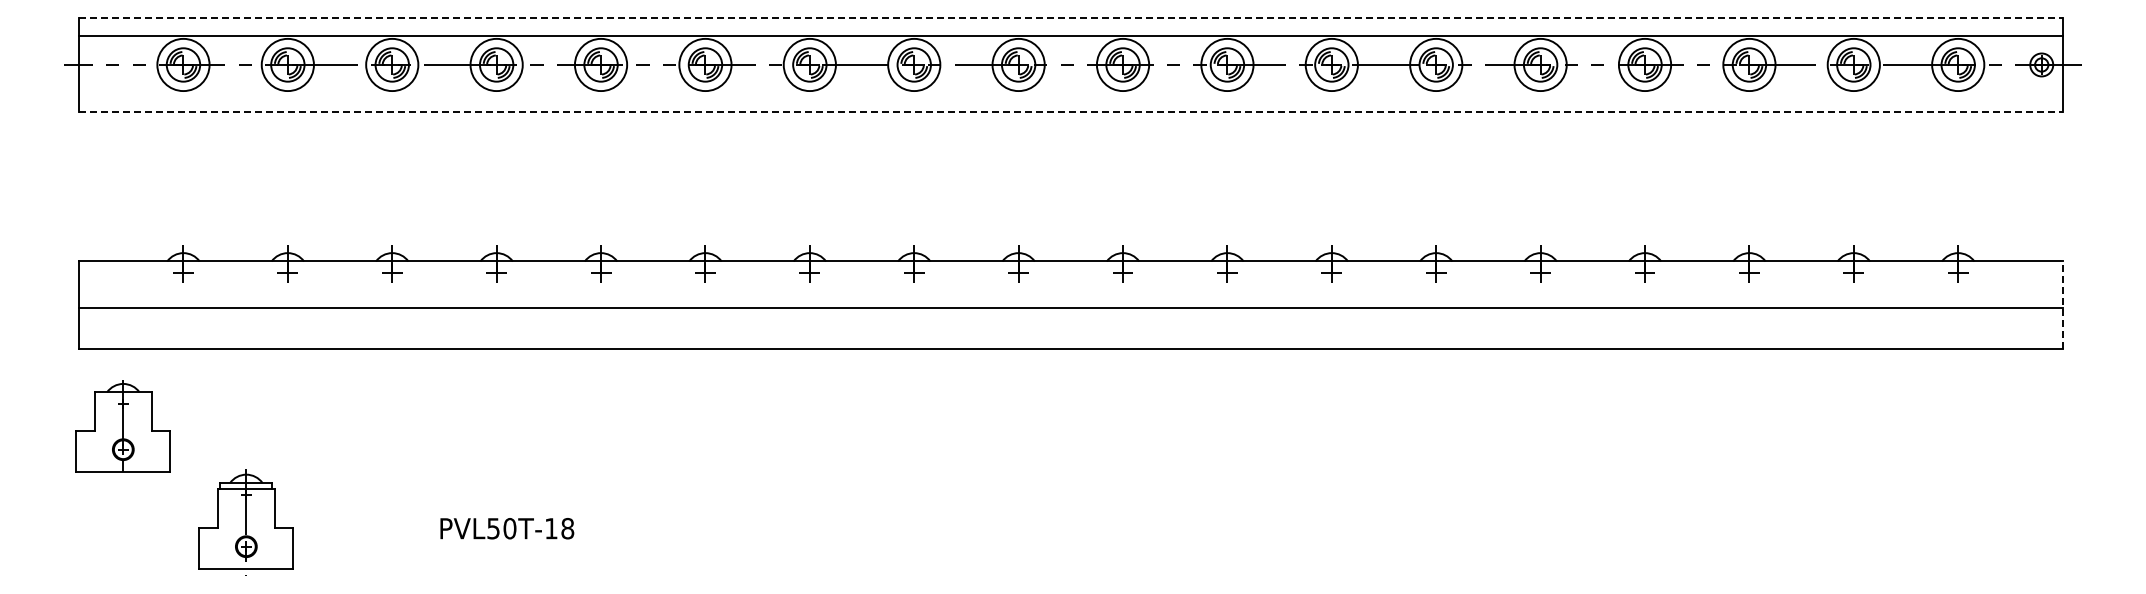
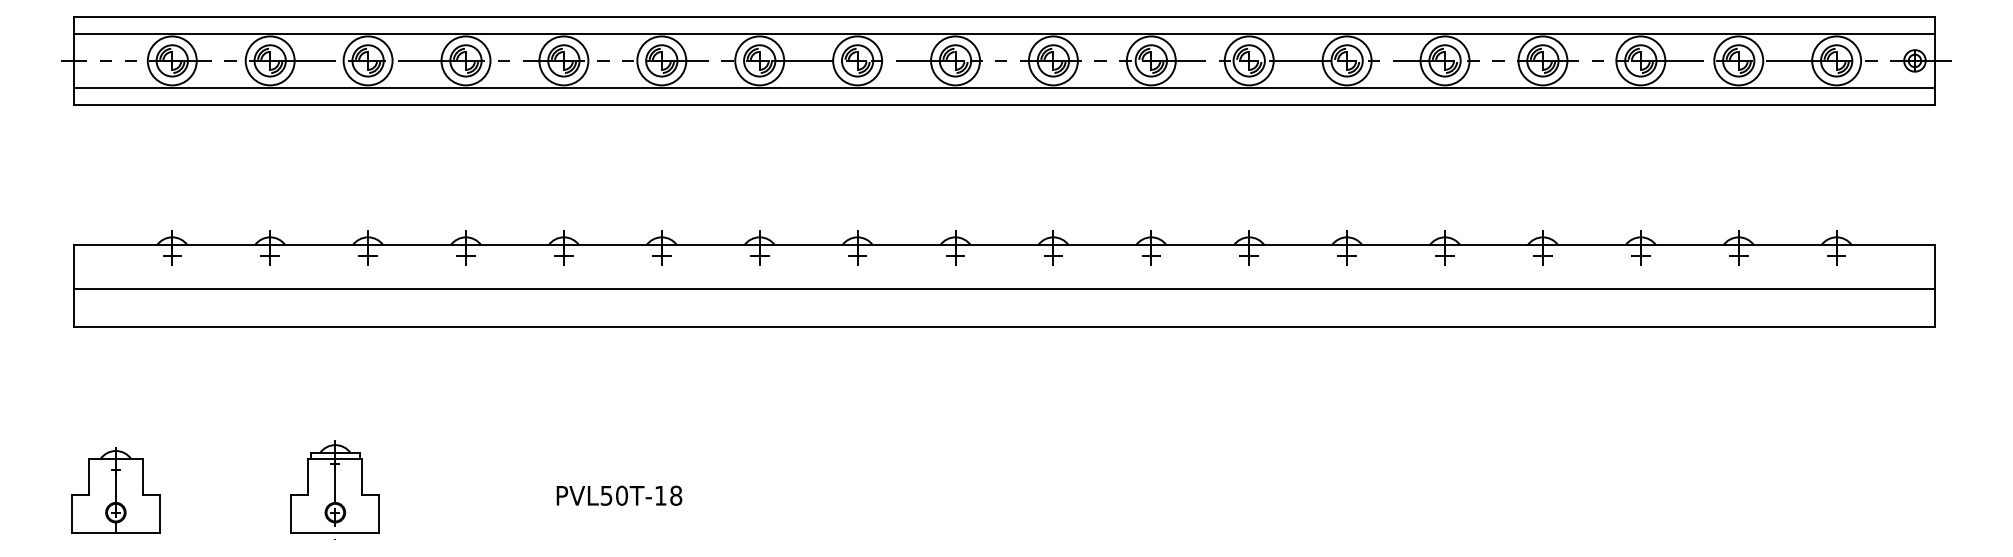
line: (1070, 18) -> (1004, 17), dashed -> solid
line: (1070, 93) -> (1004, 87), added
line: (1070, 111) -> (1004, 104), dashed -> solid
line: (2062, 305) -> (1934, 286), dashed -> solid
part: (122, 426) -> (115, 490), moved
part: (245, 522) -> (334, 489), moved
text: (507, 528) -> (619, 495), moved

